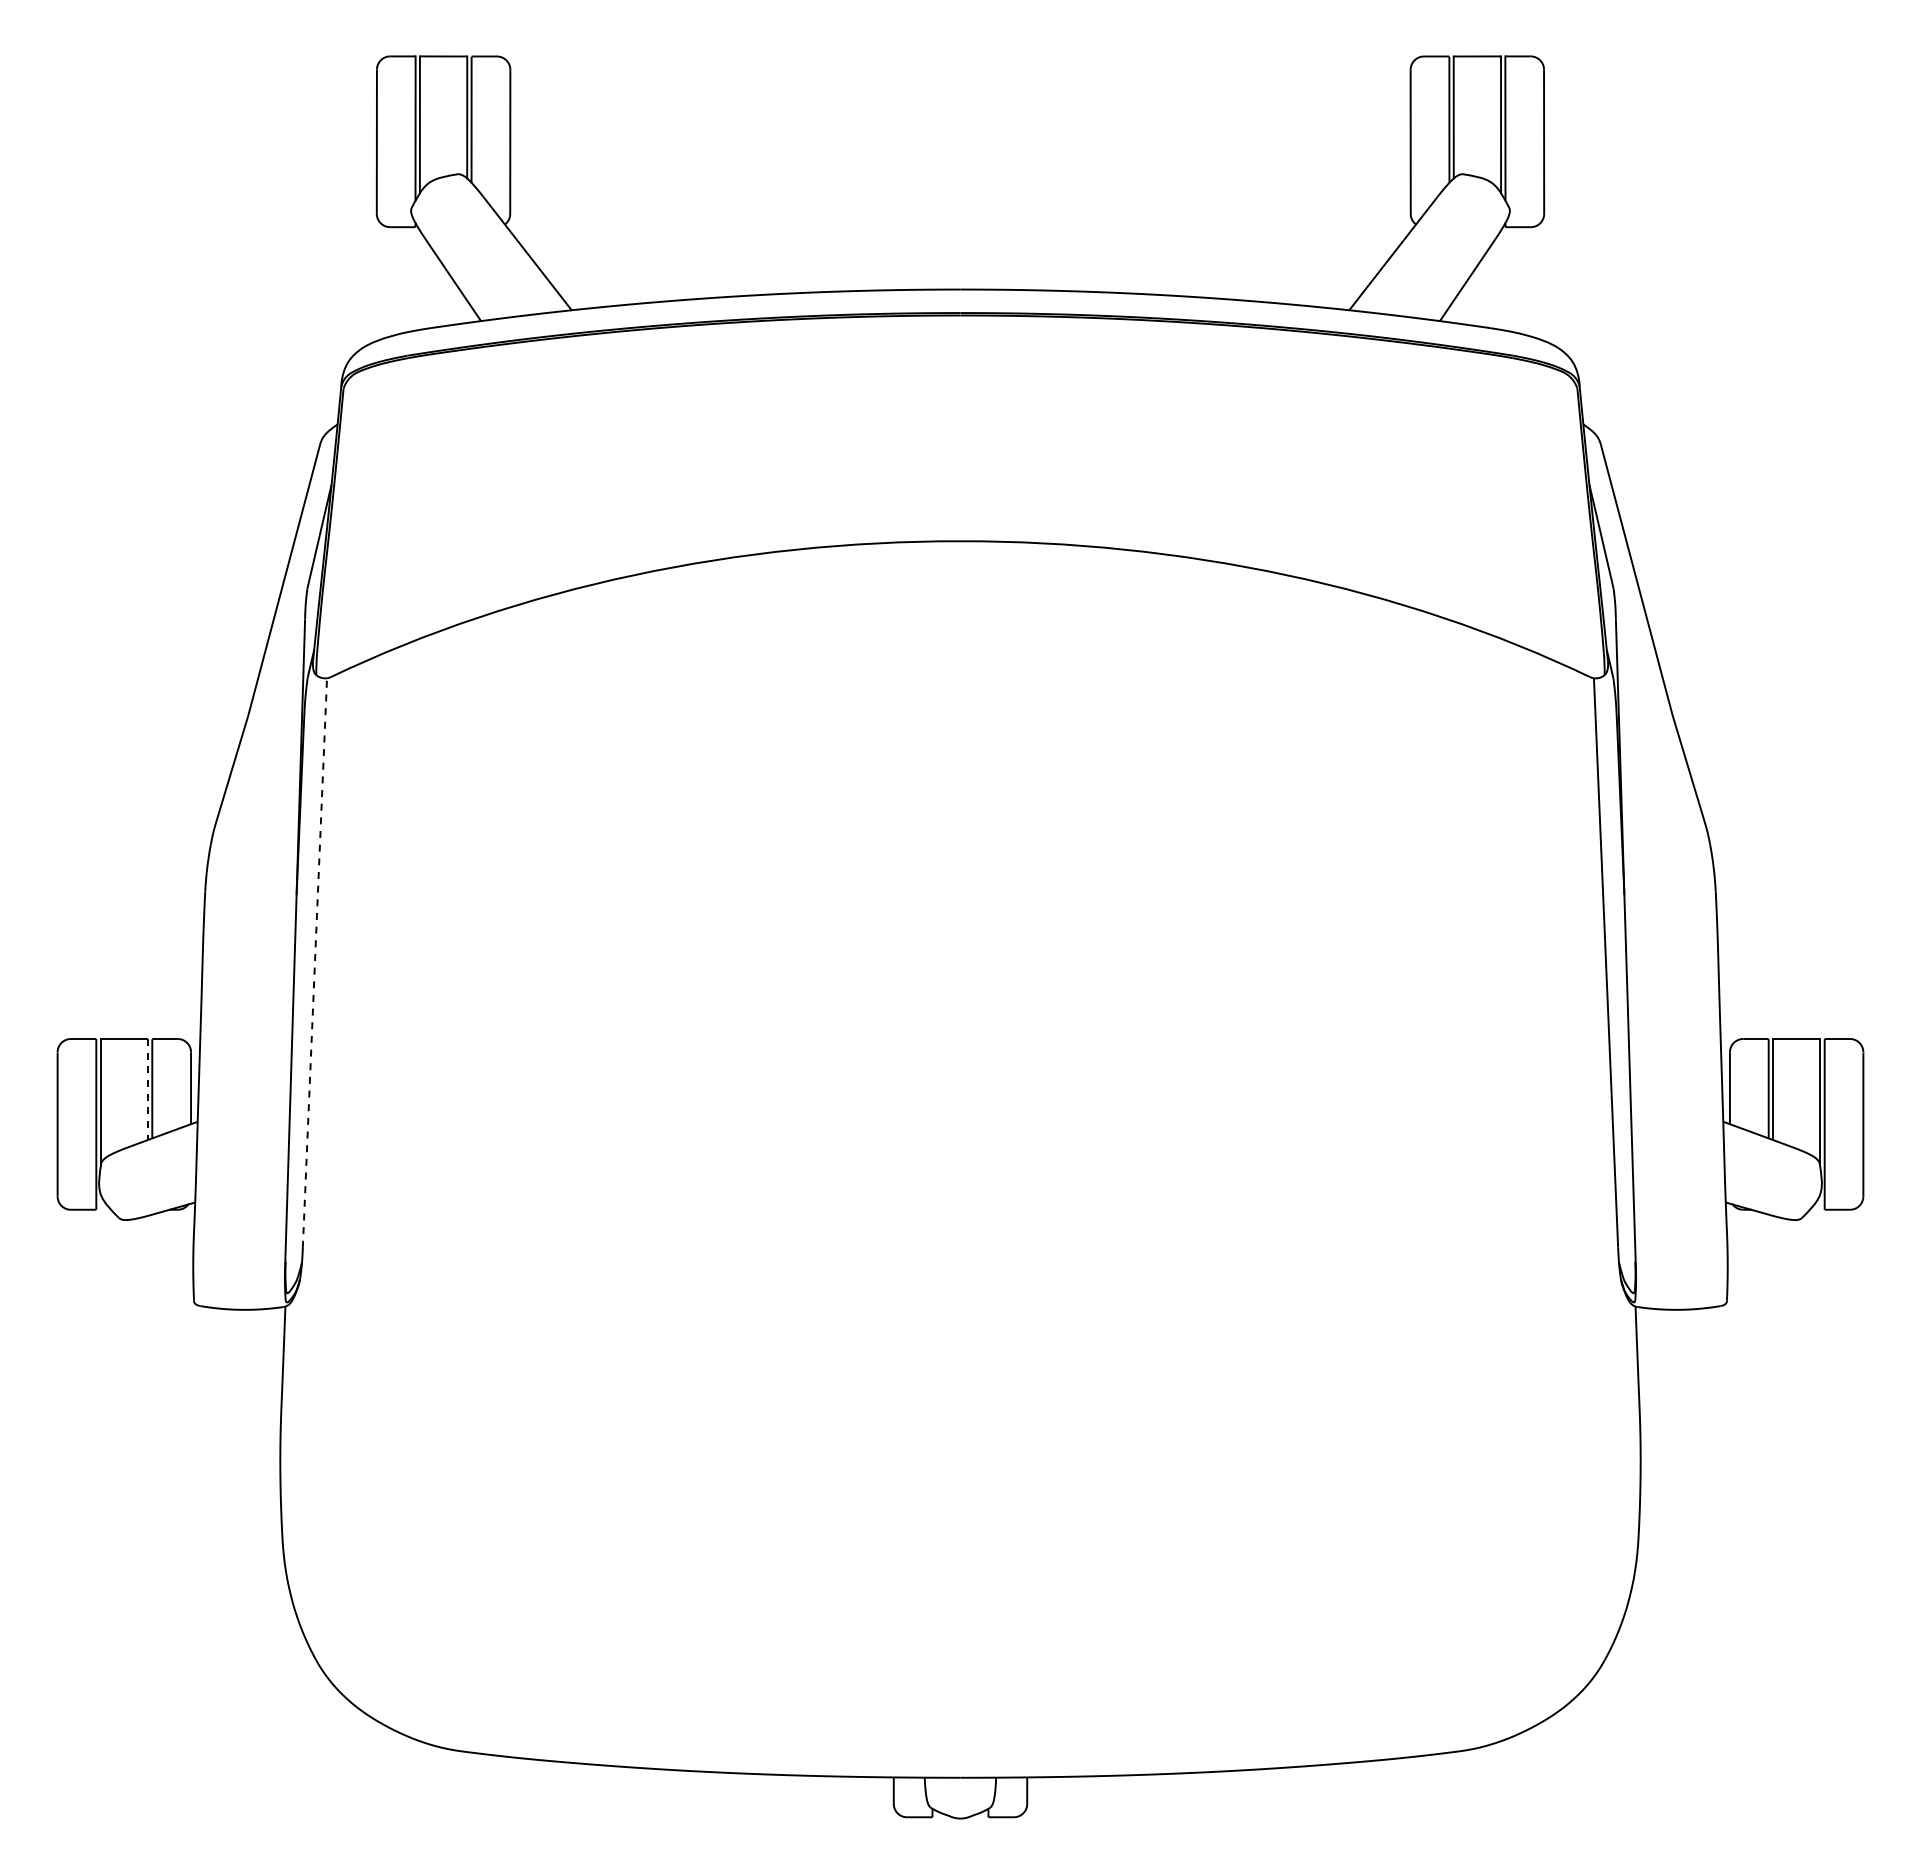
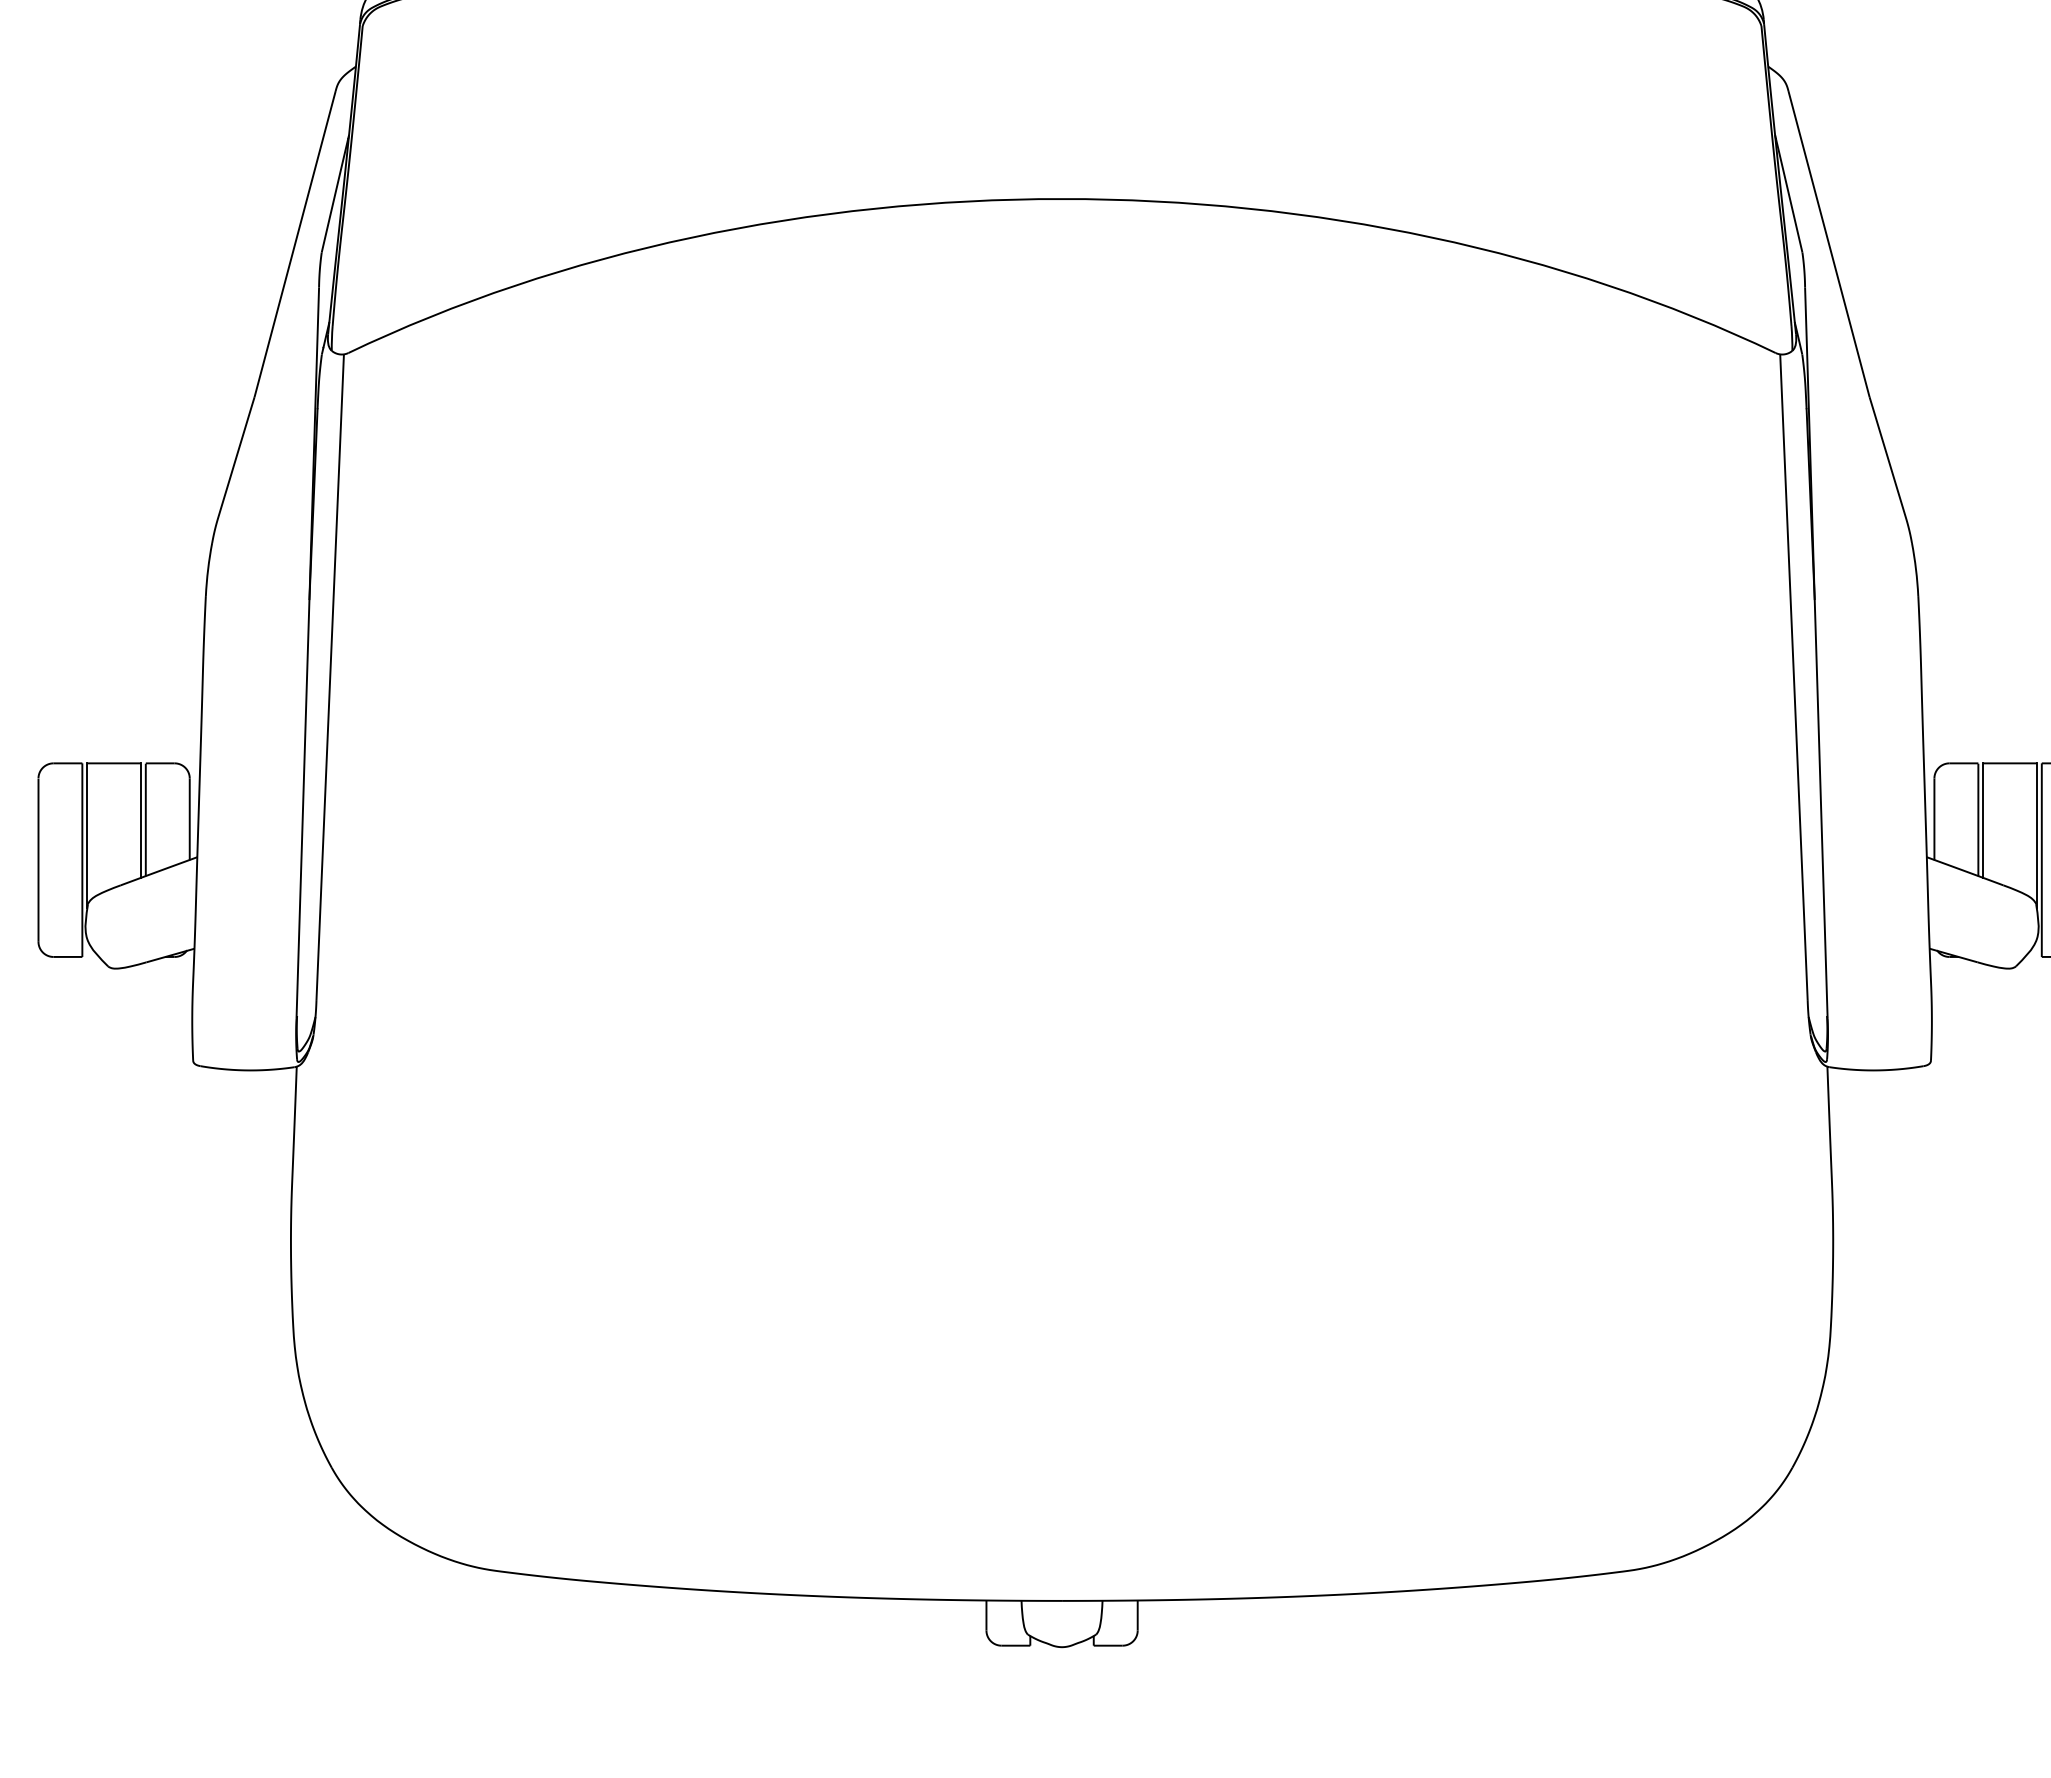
line: (314, 962) -> (329, 676), dashed -> solid
line: (147, 1089) -> (140, 820), dashed -> solid

